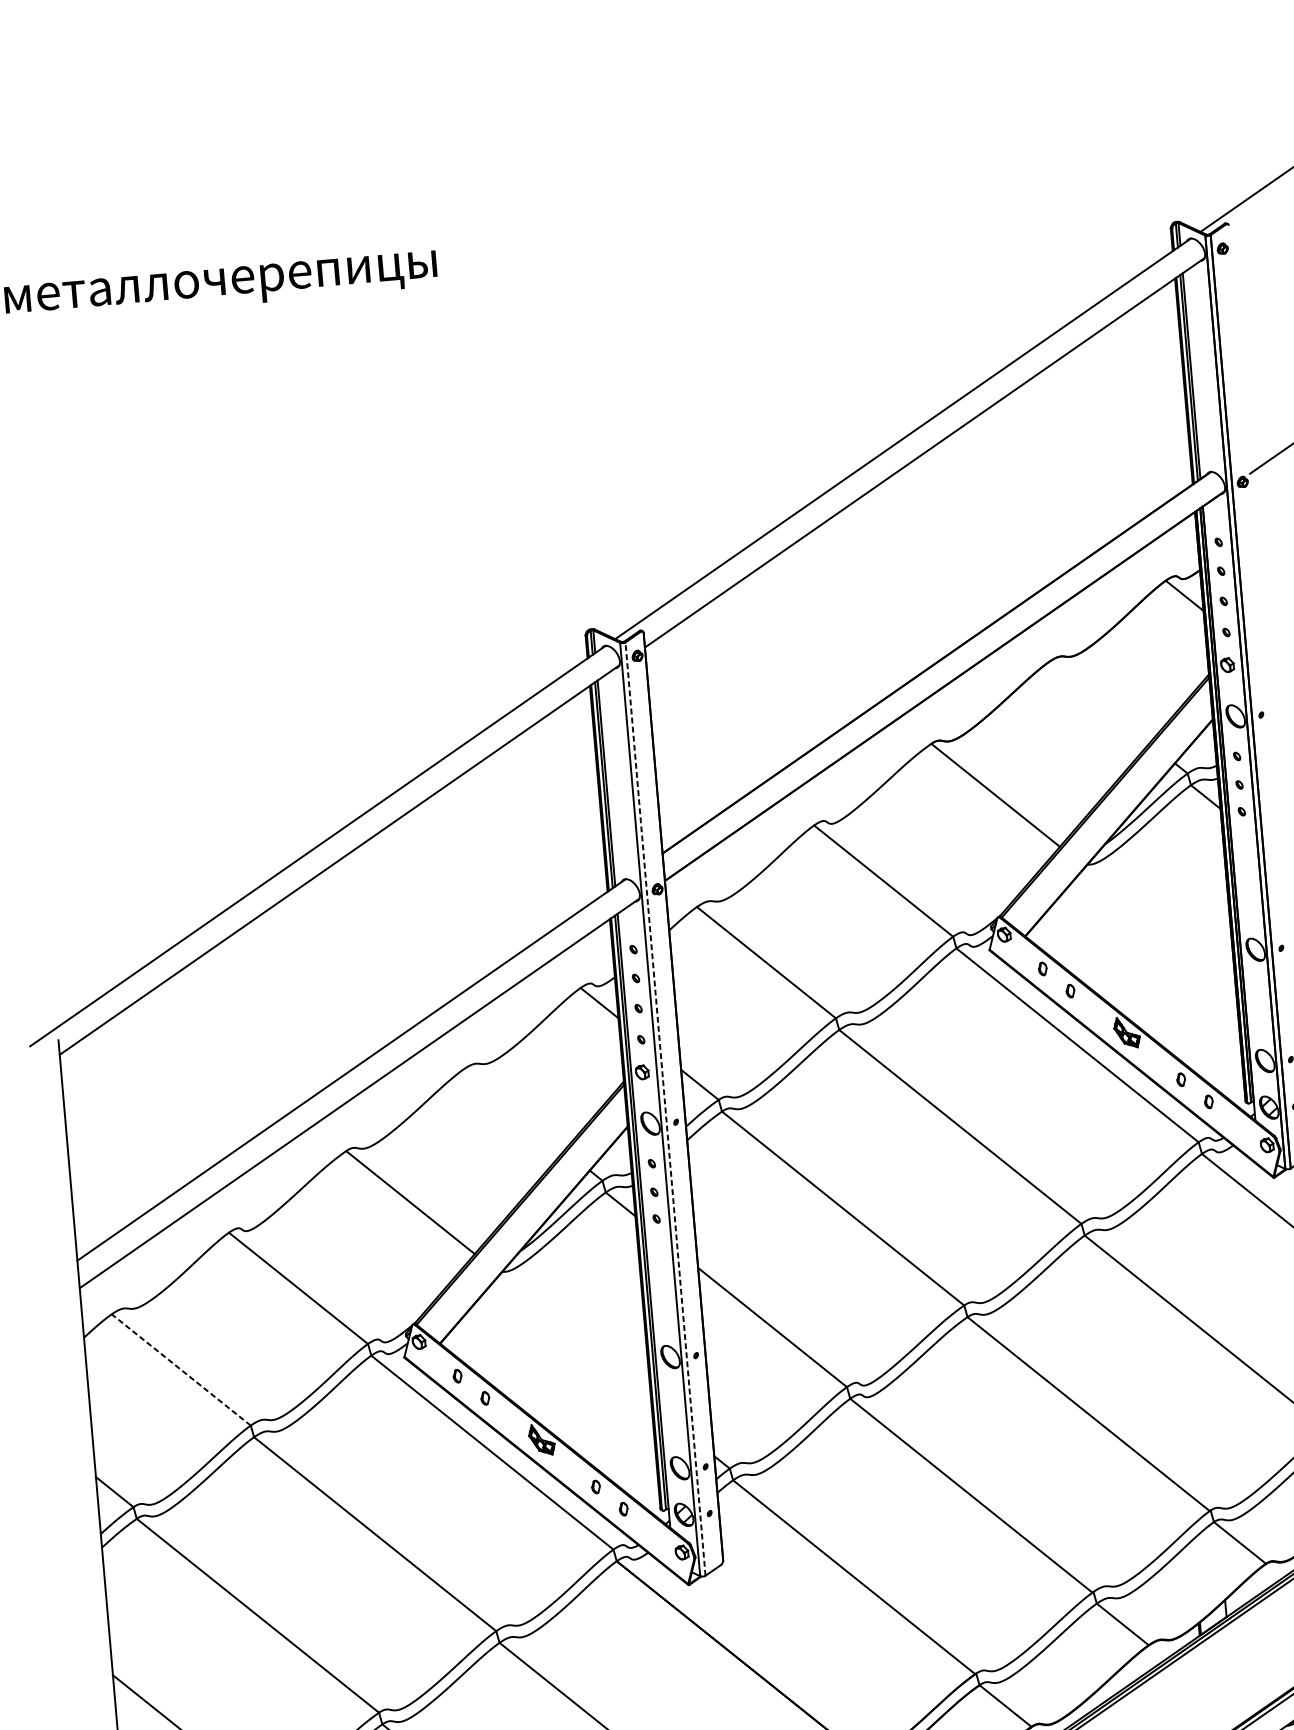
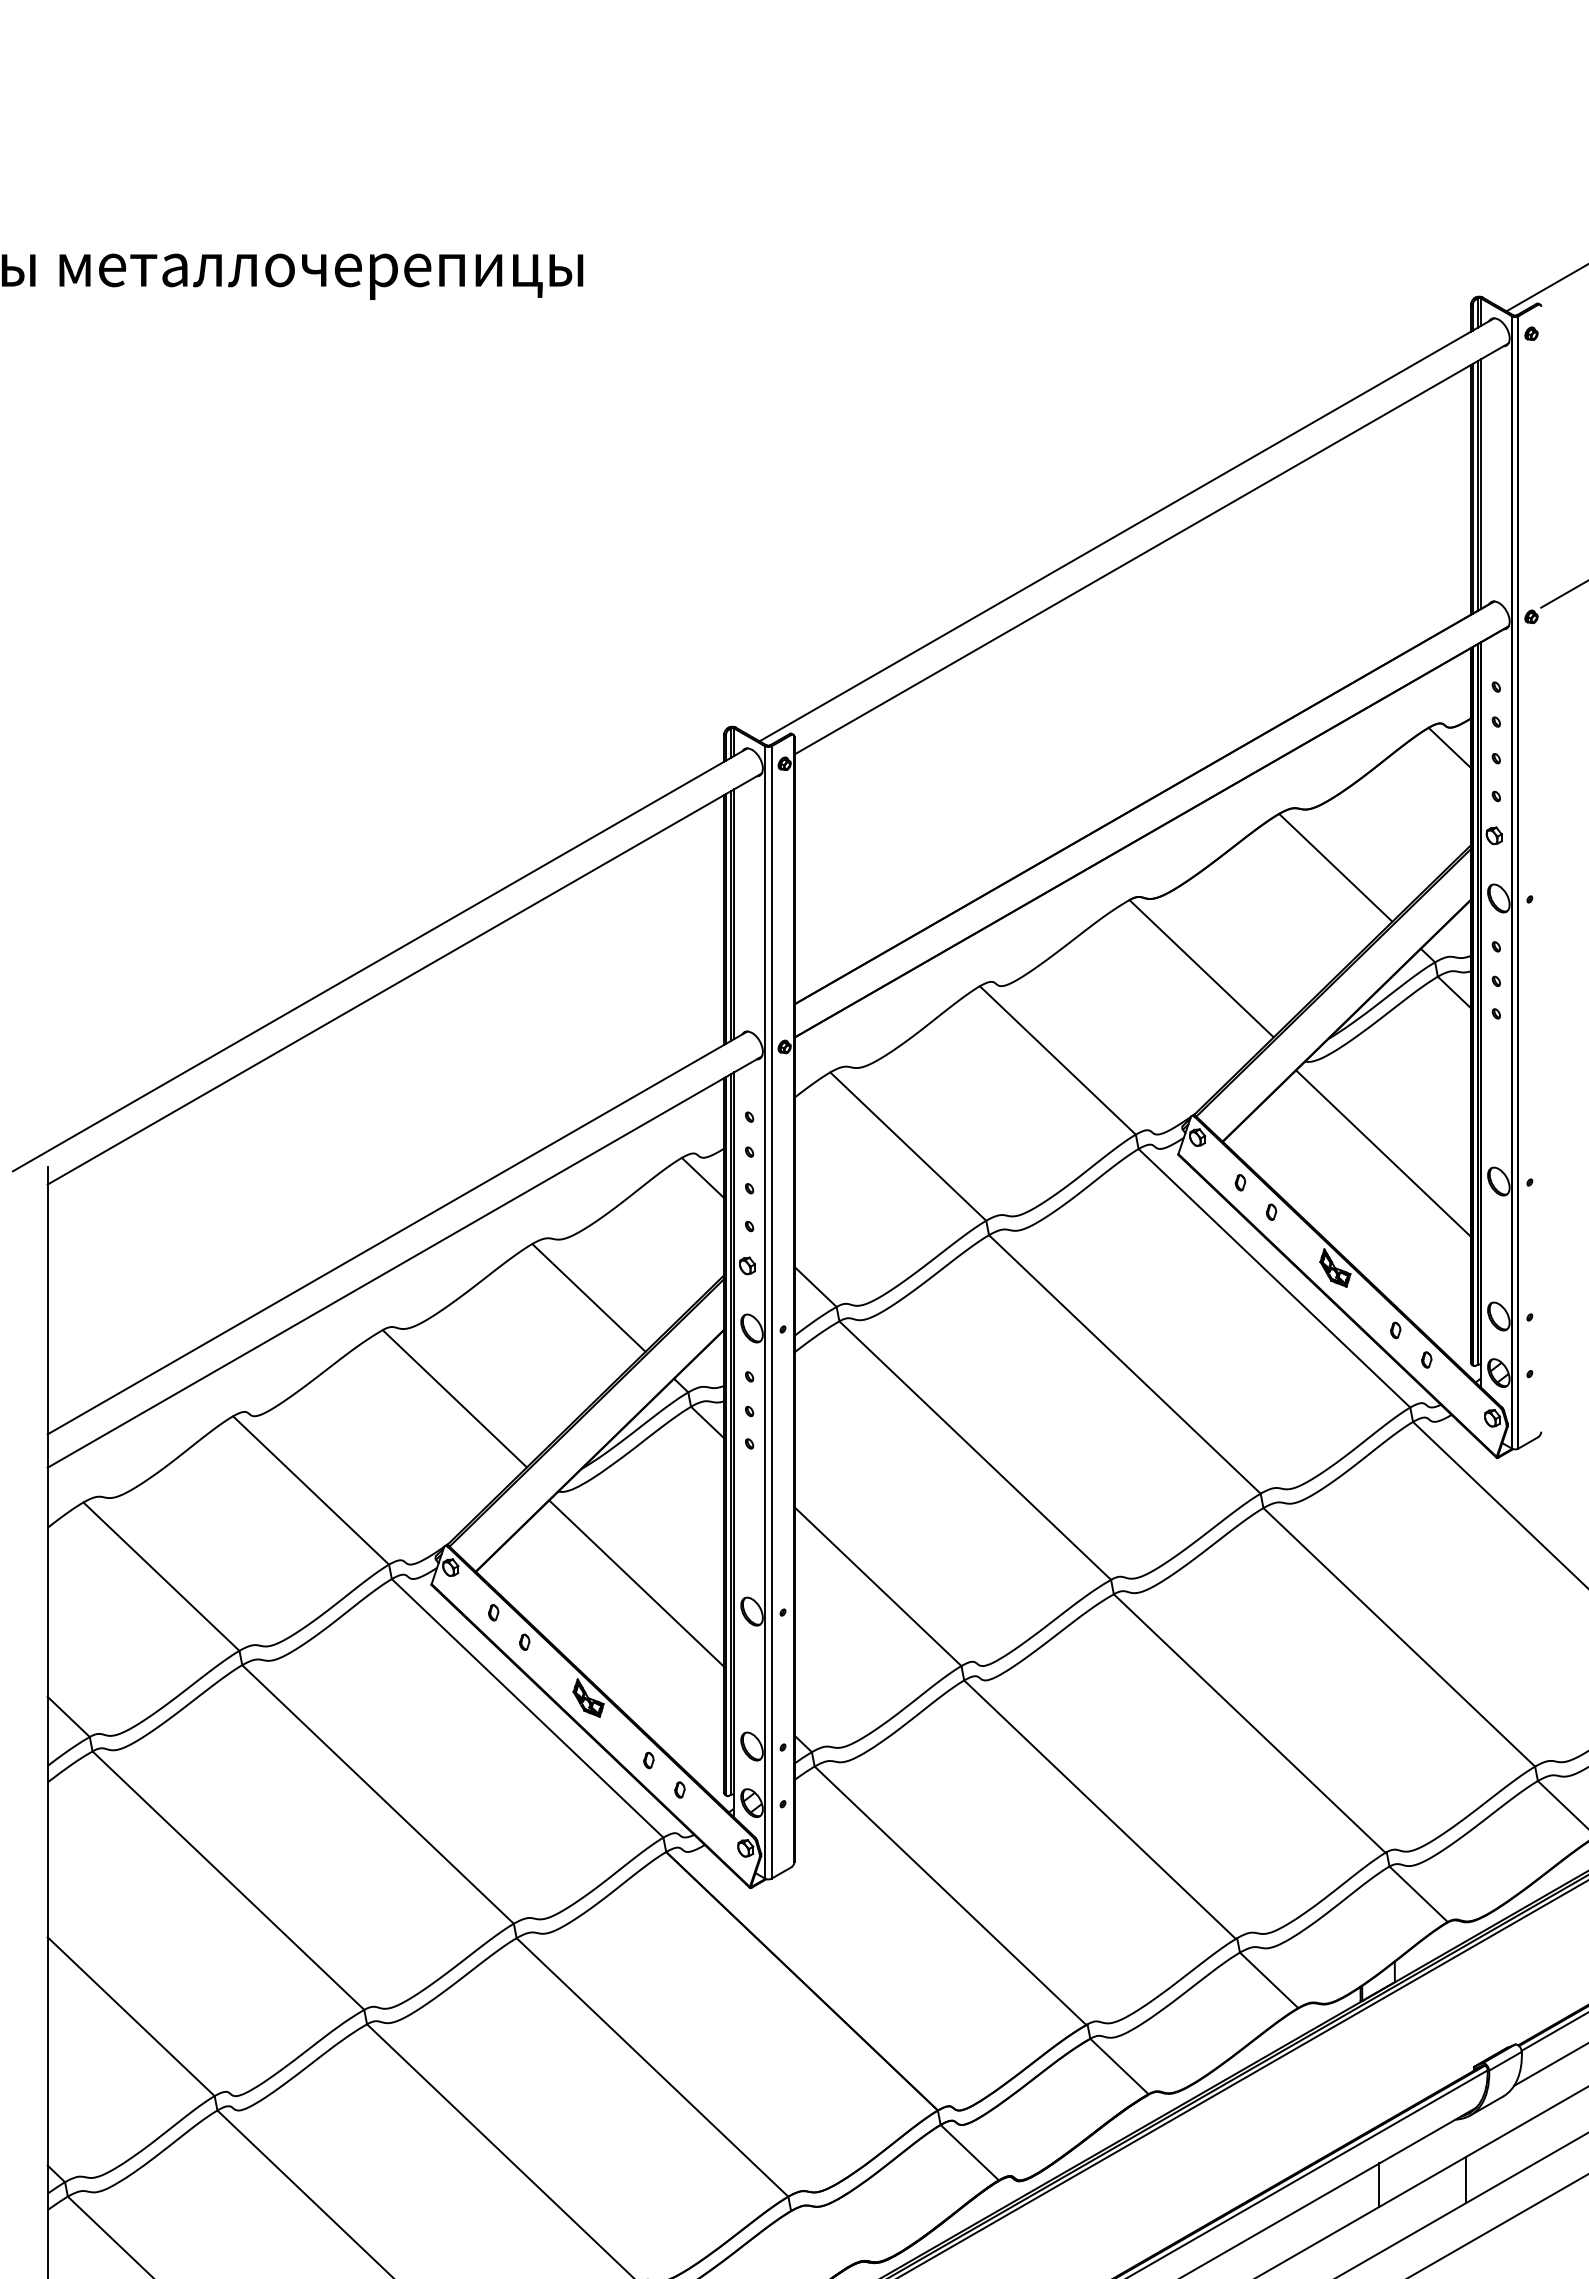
line: (1098, 702) -> (1335, 867), added
line: (1158, 934) -> (1383, 1153), added
line: (665, 1108) -> (771, 1311), dashed -> solid
line: (513, 1109) -> (588, 1297), added
line: (573, 1342) -> (636, 1583), added
line: (181, 1369) -> (161, 1576), dashed -> solid

